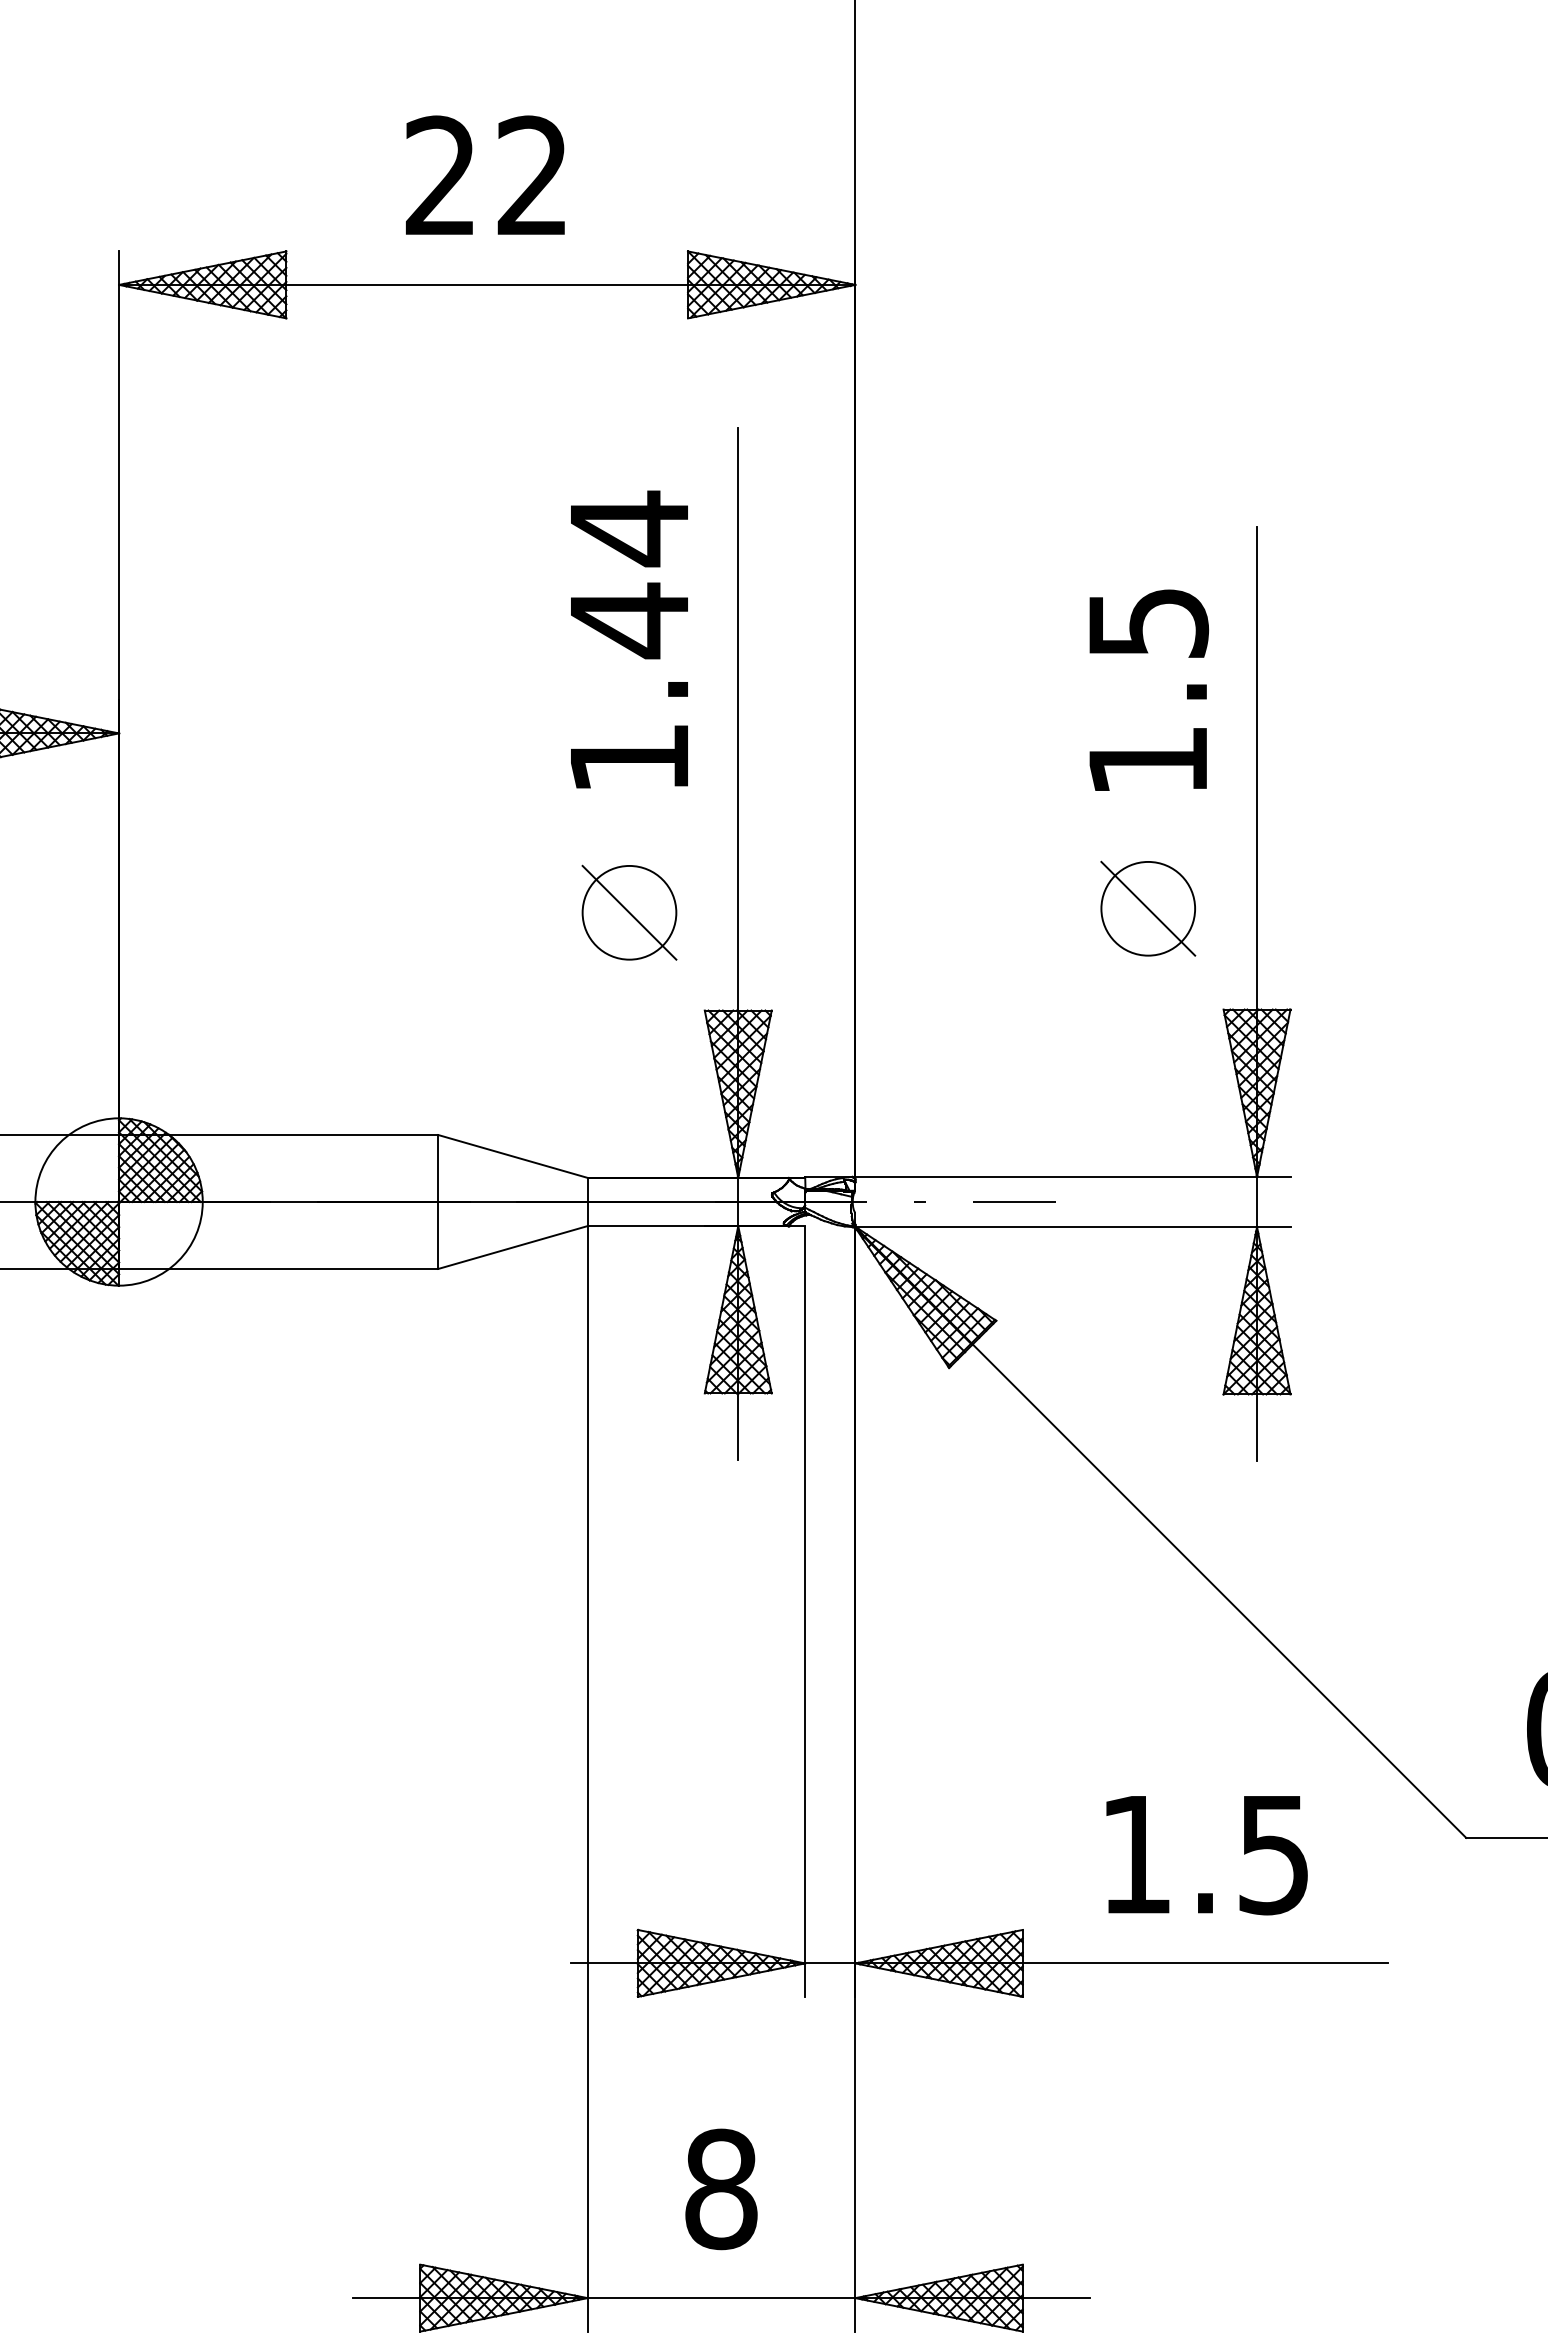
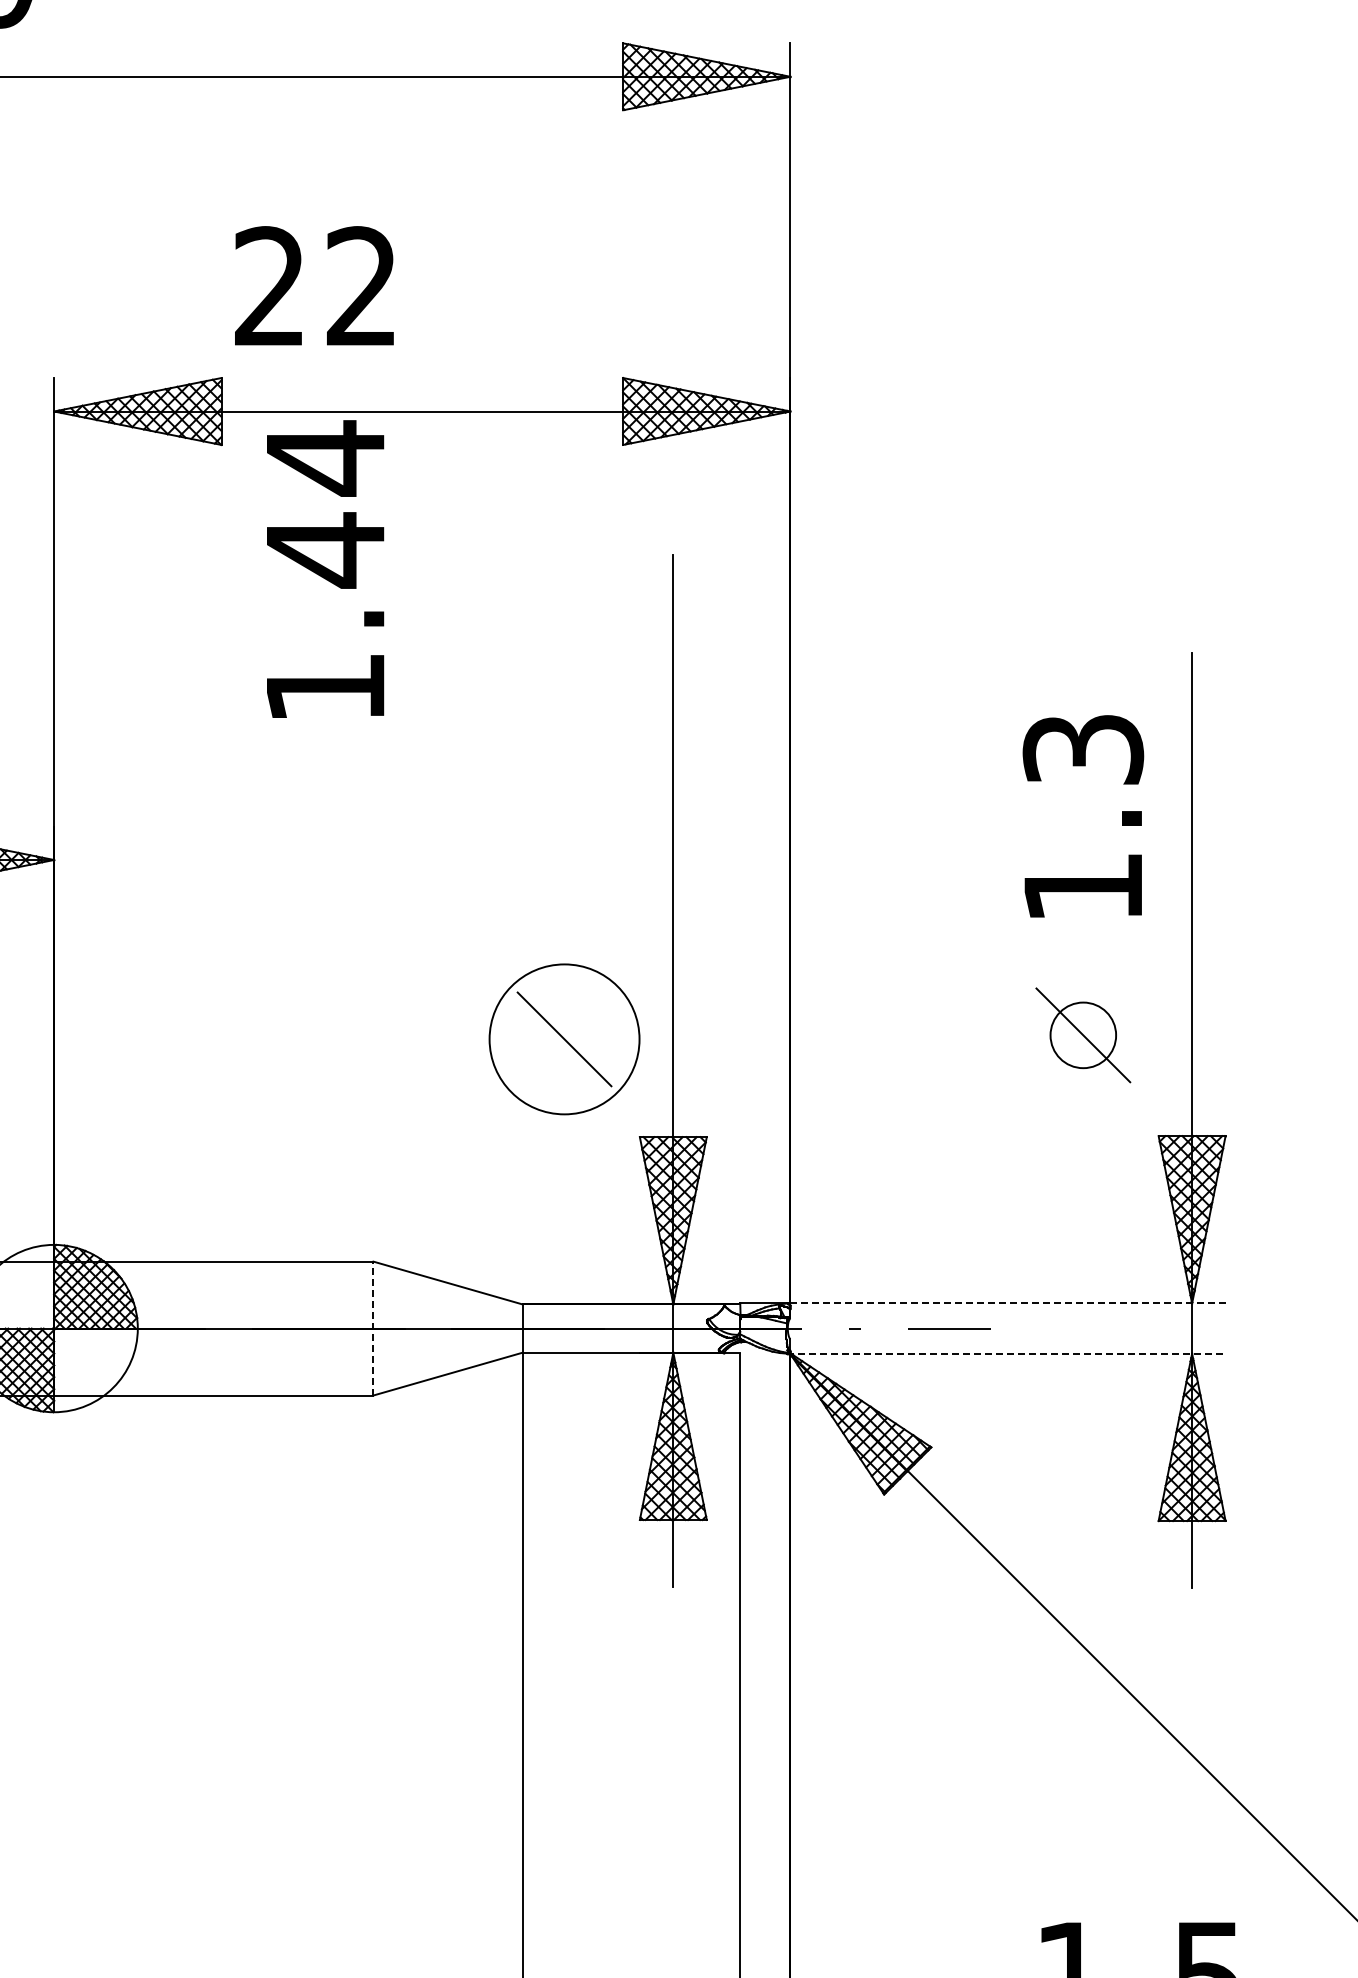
text: (485, 174) -> (314, 285), moved
text: (1147, 622) -> (1082, 749), 1.5 -> 1.3
text: (629, 639) -> (325, 569), moved
circle: (1148, 908) -> (1083, 1035), size x0.7
circle: (629, 912) -> (564, 1039), size x1.6
line: (1070, 1176) -> (1005, 1303), solid -> dashed
line: (438, 1202) -> (373, 1329), solid -> dashed
line: (1071, 1227) -> (1006, 1354), solid -> dashed

